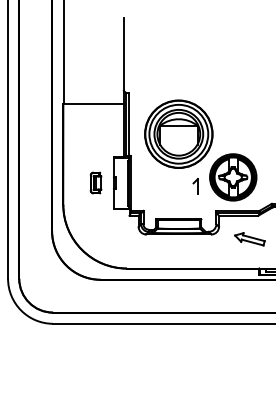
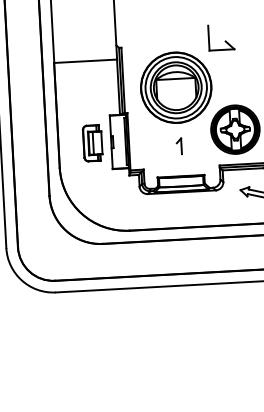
part: (224, 88) -> (221, 37), added
part: (95, 182) -> (92, 142), size x1.67
part: (195, 186) -> (179, 146), moved

